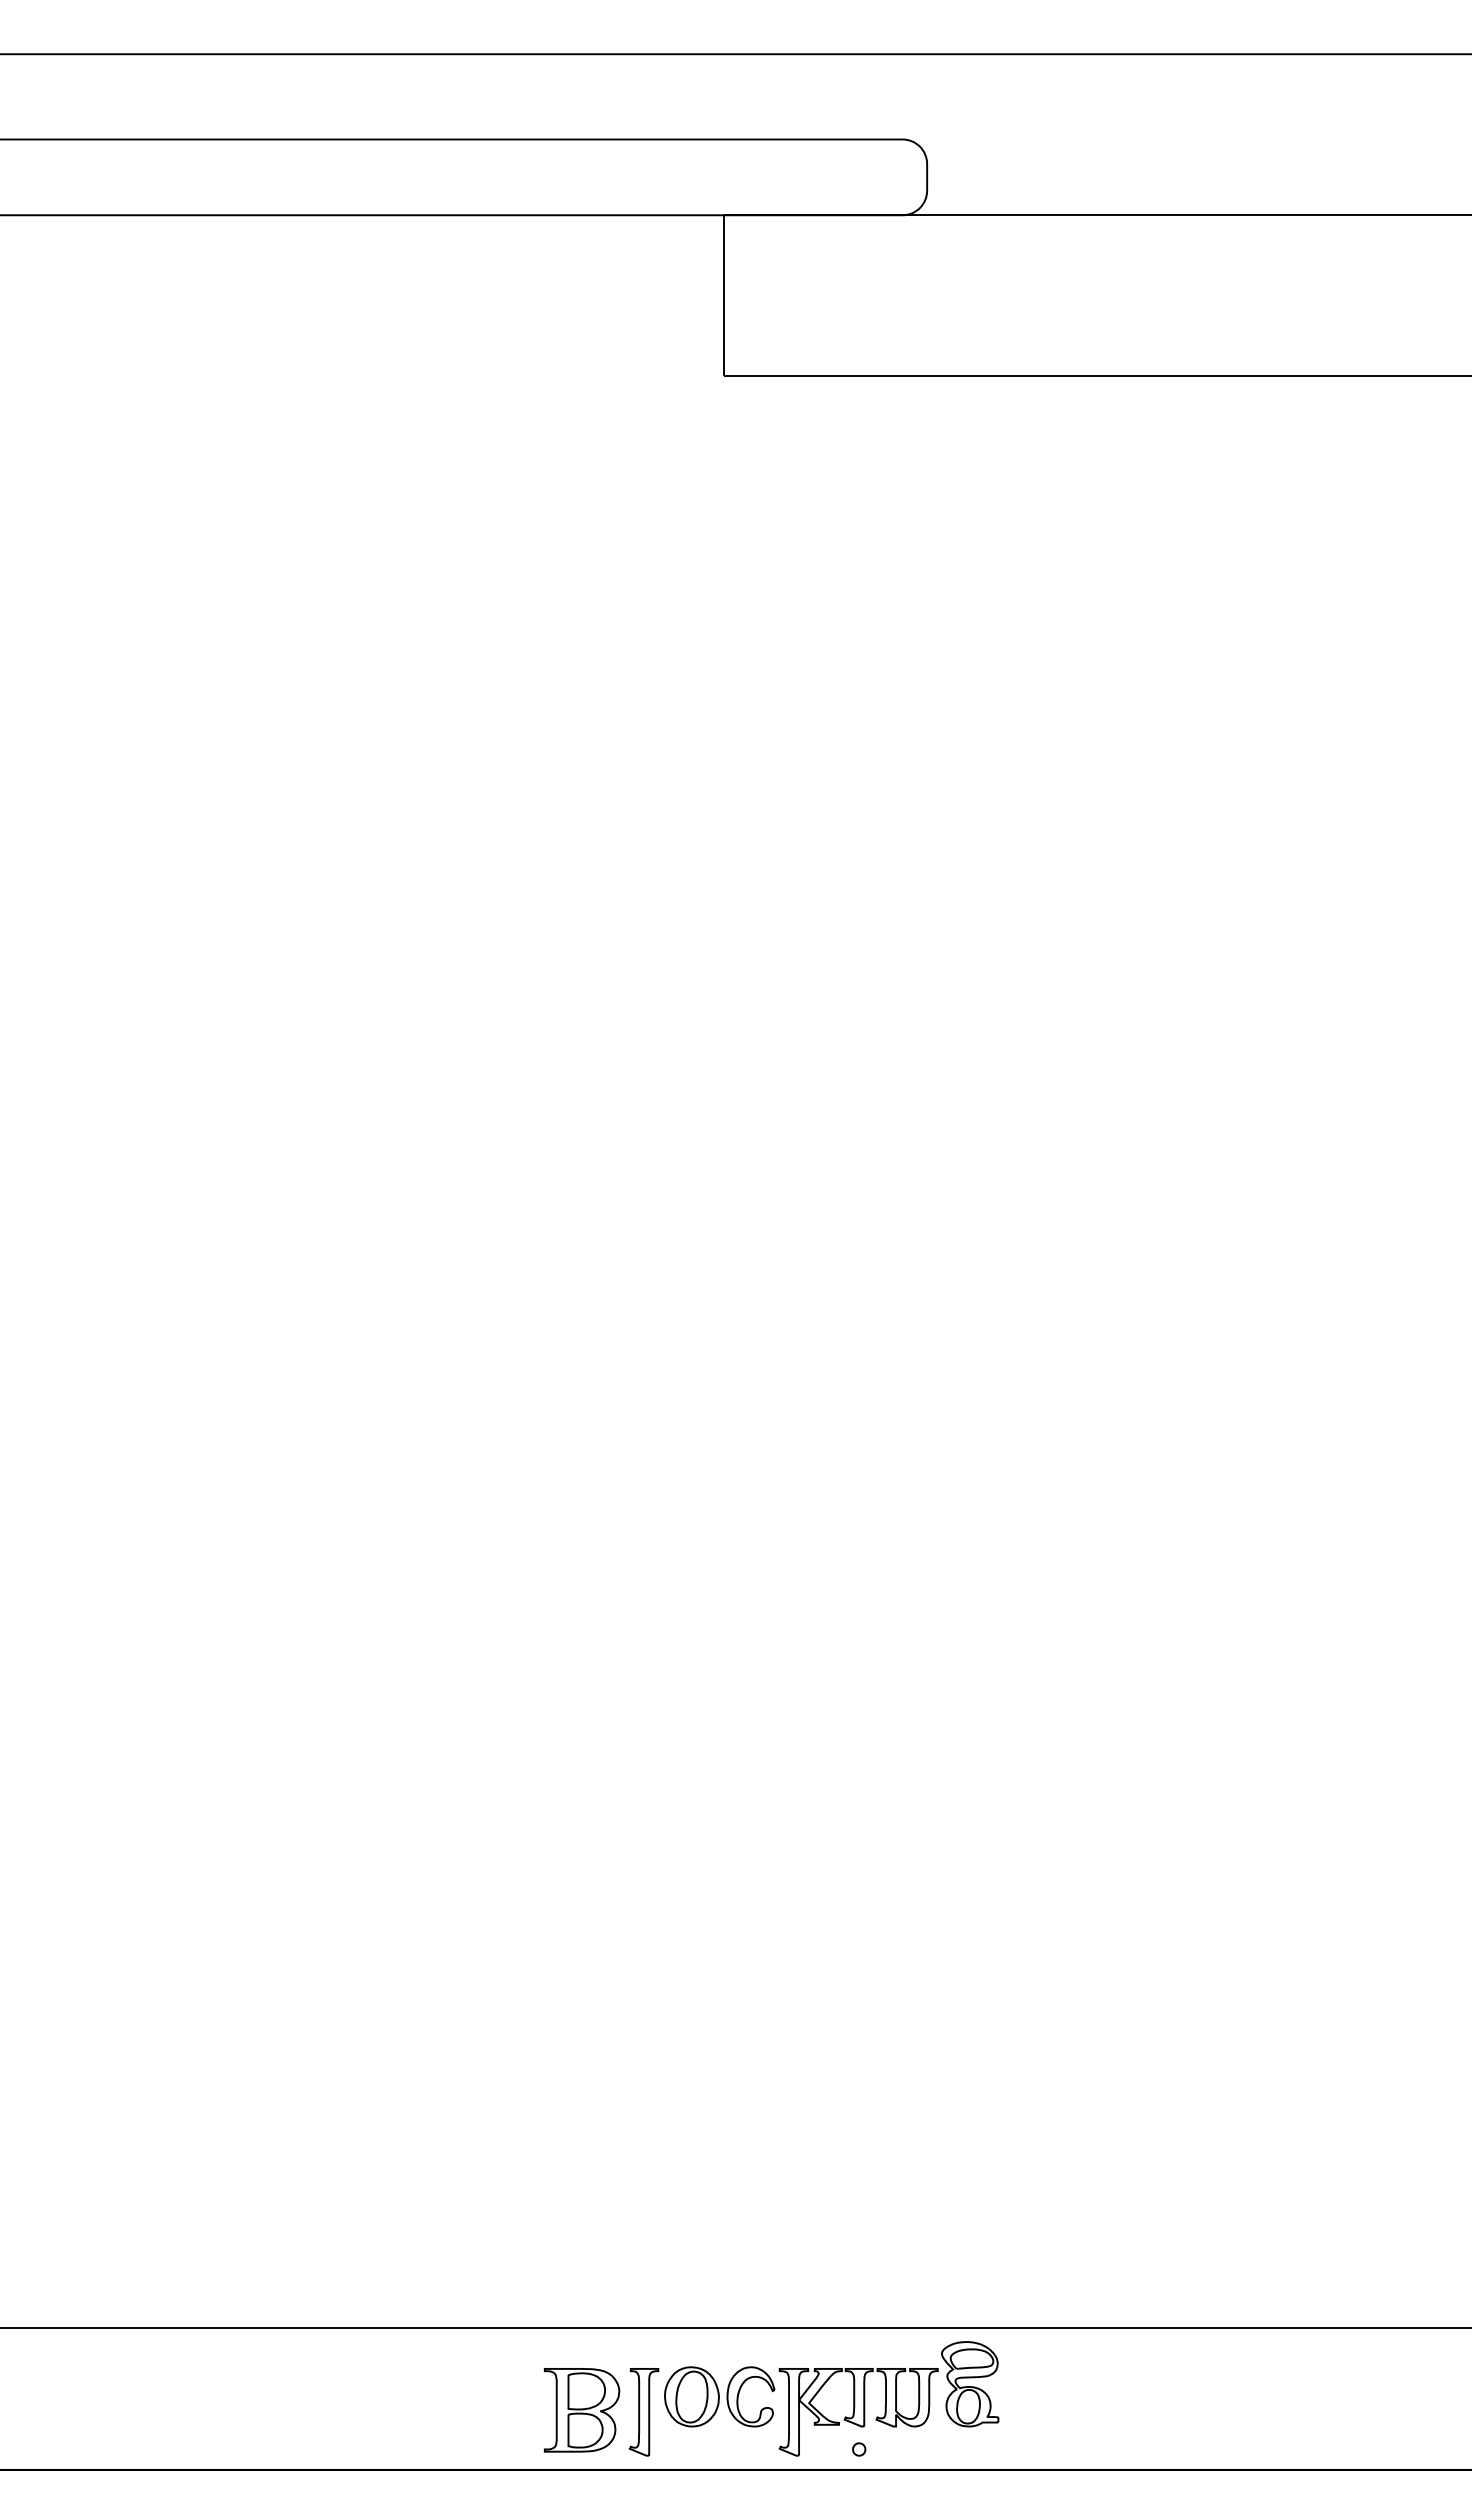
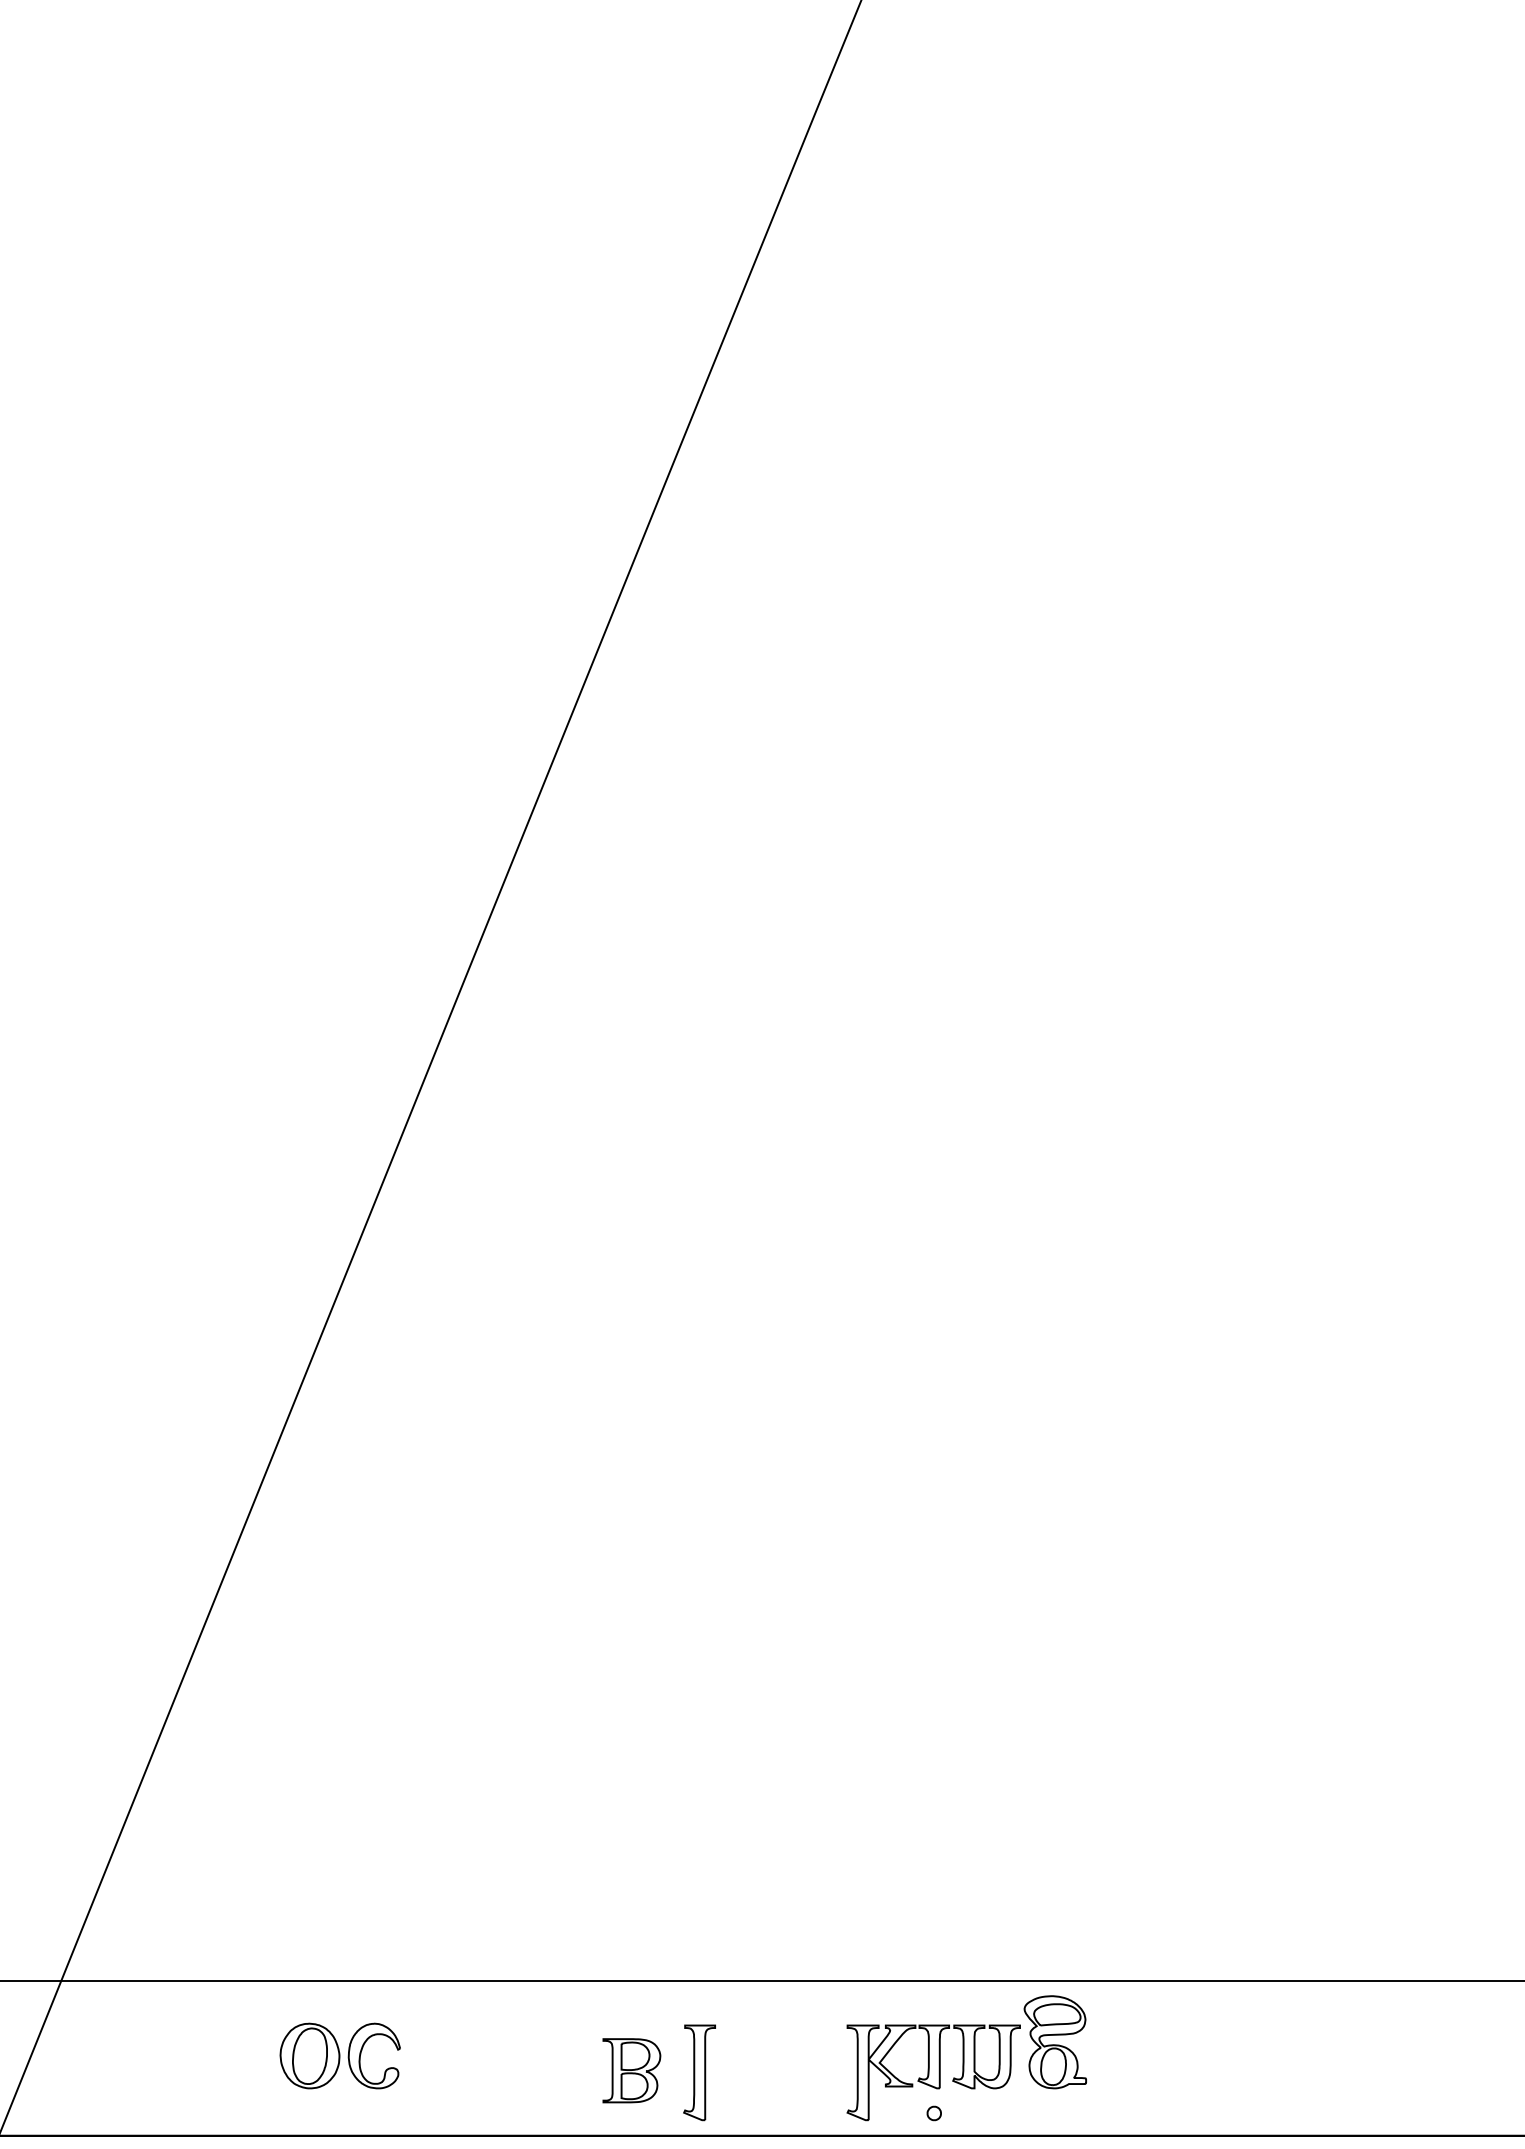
part: (719, 2396) -> (340, 2055), moved
part: (581, 2410) -> (631, 2070), size x0.7

